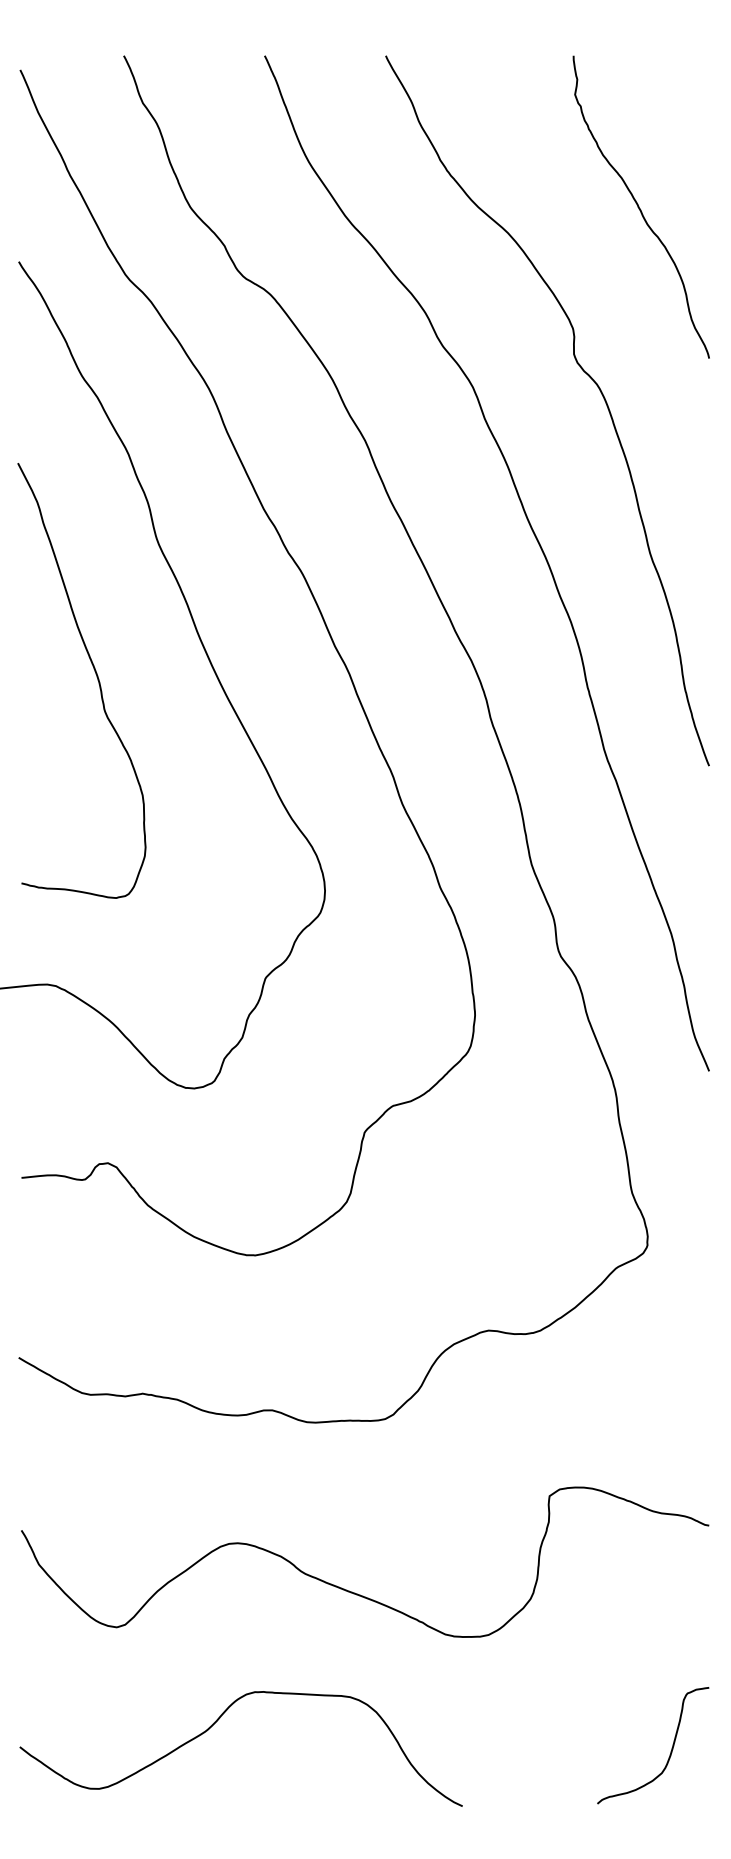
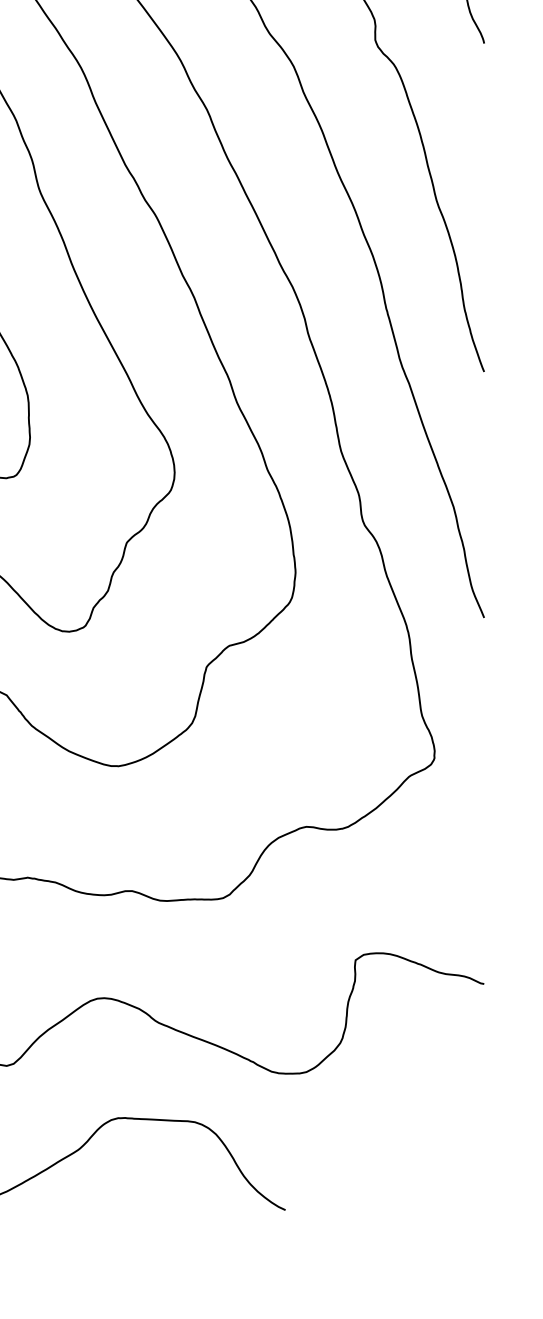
curve: (670, 1751) -> (453, 1165), removed

